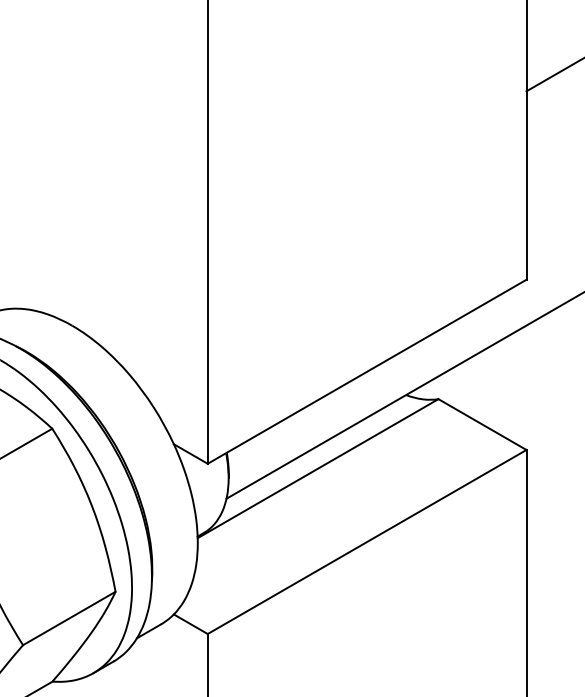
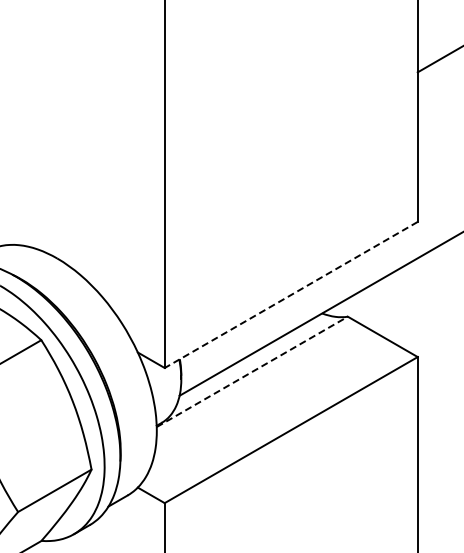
line: (366, 372) -> (290, 295), solid -> dashed
line: (318, 468) -> (252, 371), solid -> dashed

